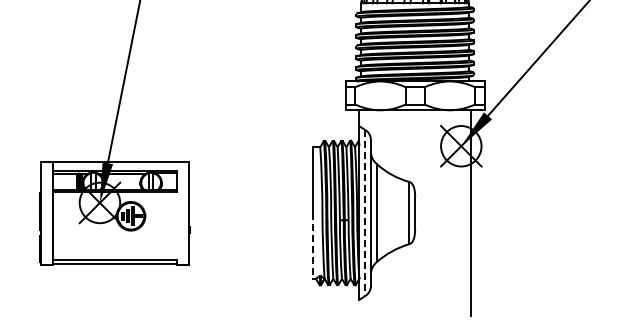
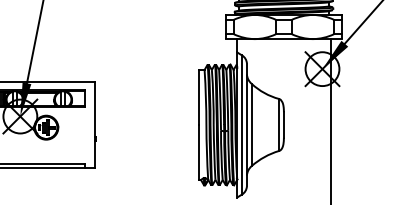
line: (365, 213) -> (242, 125), dashed -> solid
line: (313, 245) -> (198, 152), dashed -> solid

